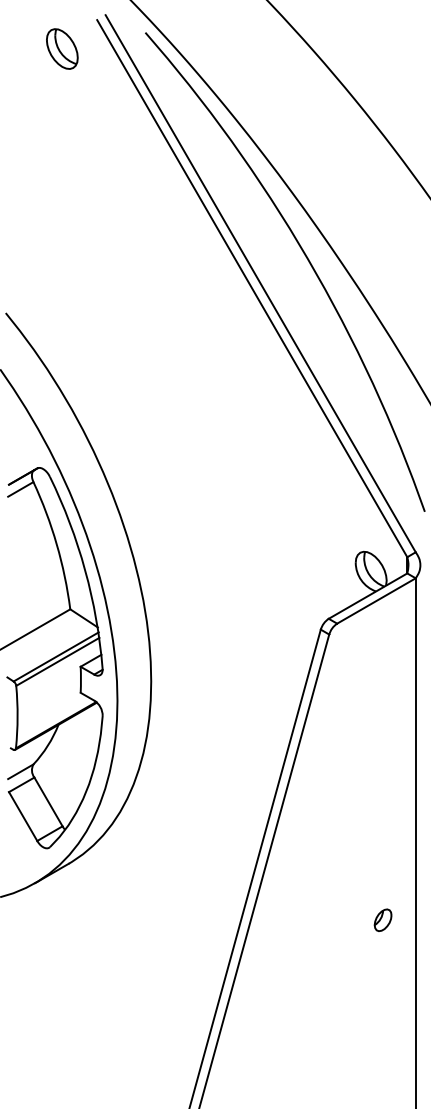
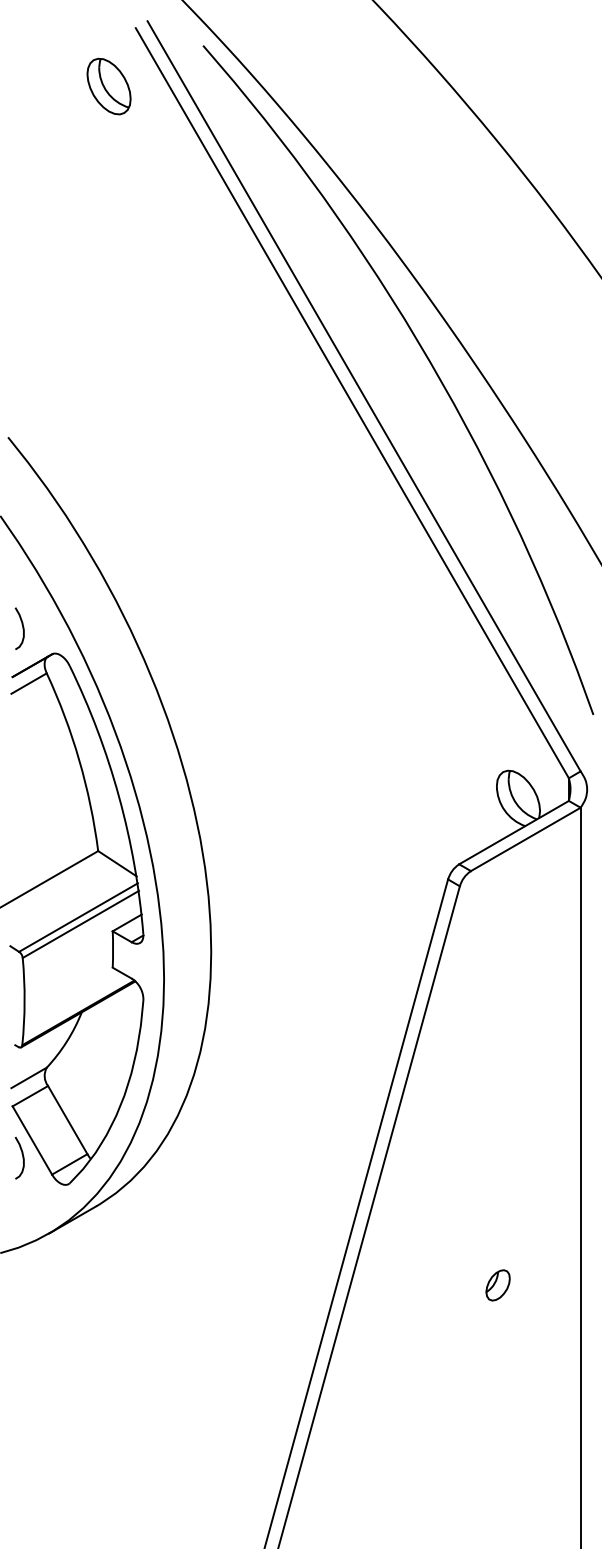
part: (61, 49) -> (108, 86), moved
curve: (16, 449) -> (22, 628), added
curve: (16, 828) -> (22, 1157), added
part: (382, 920) -> (497, 1285), moved

